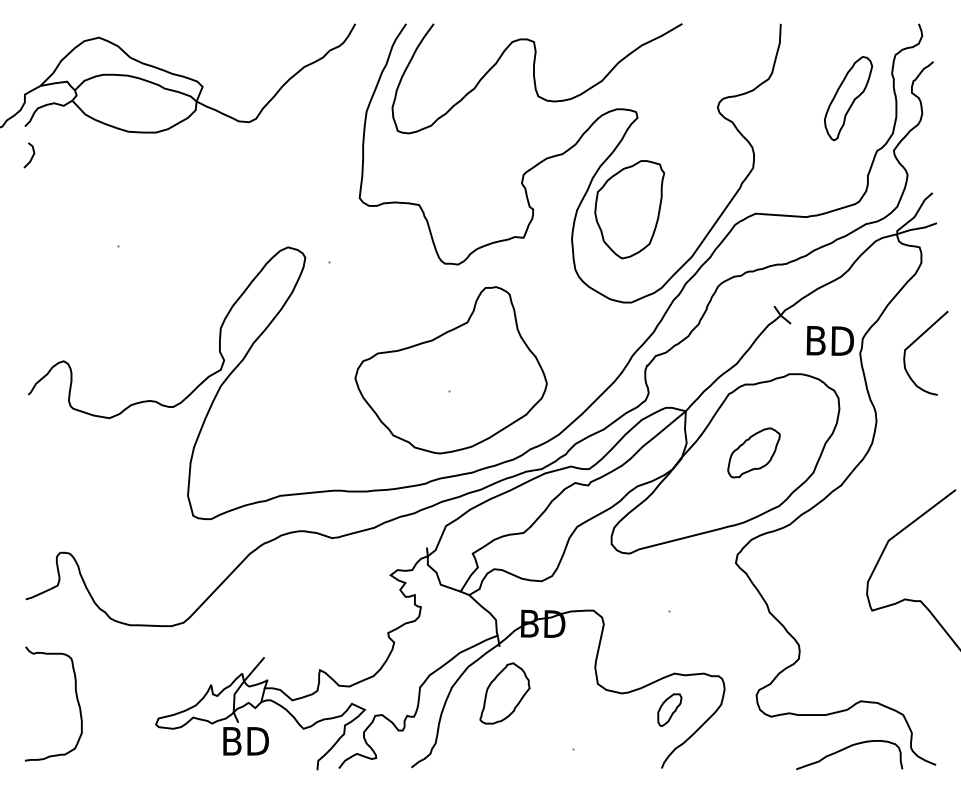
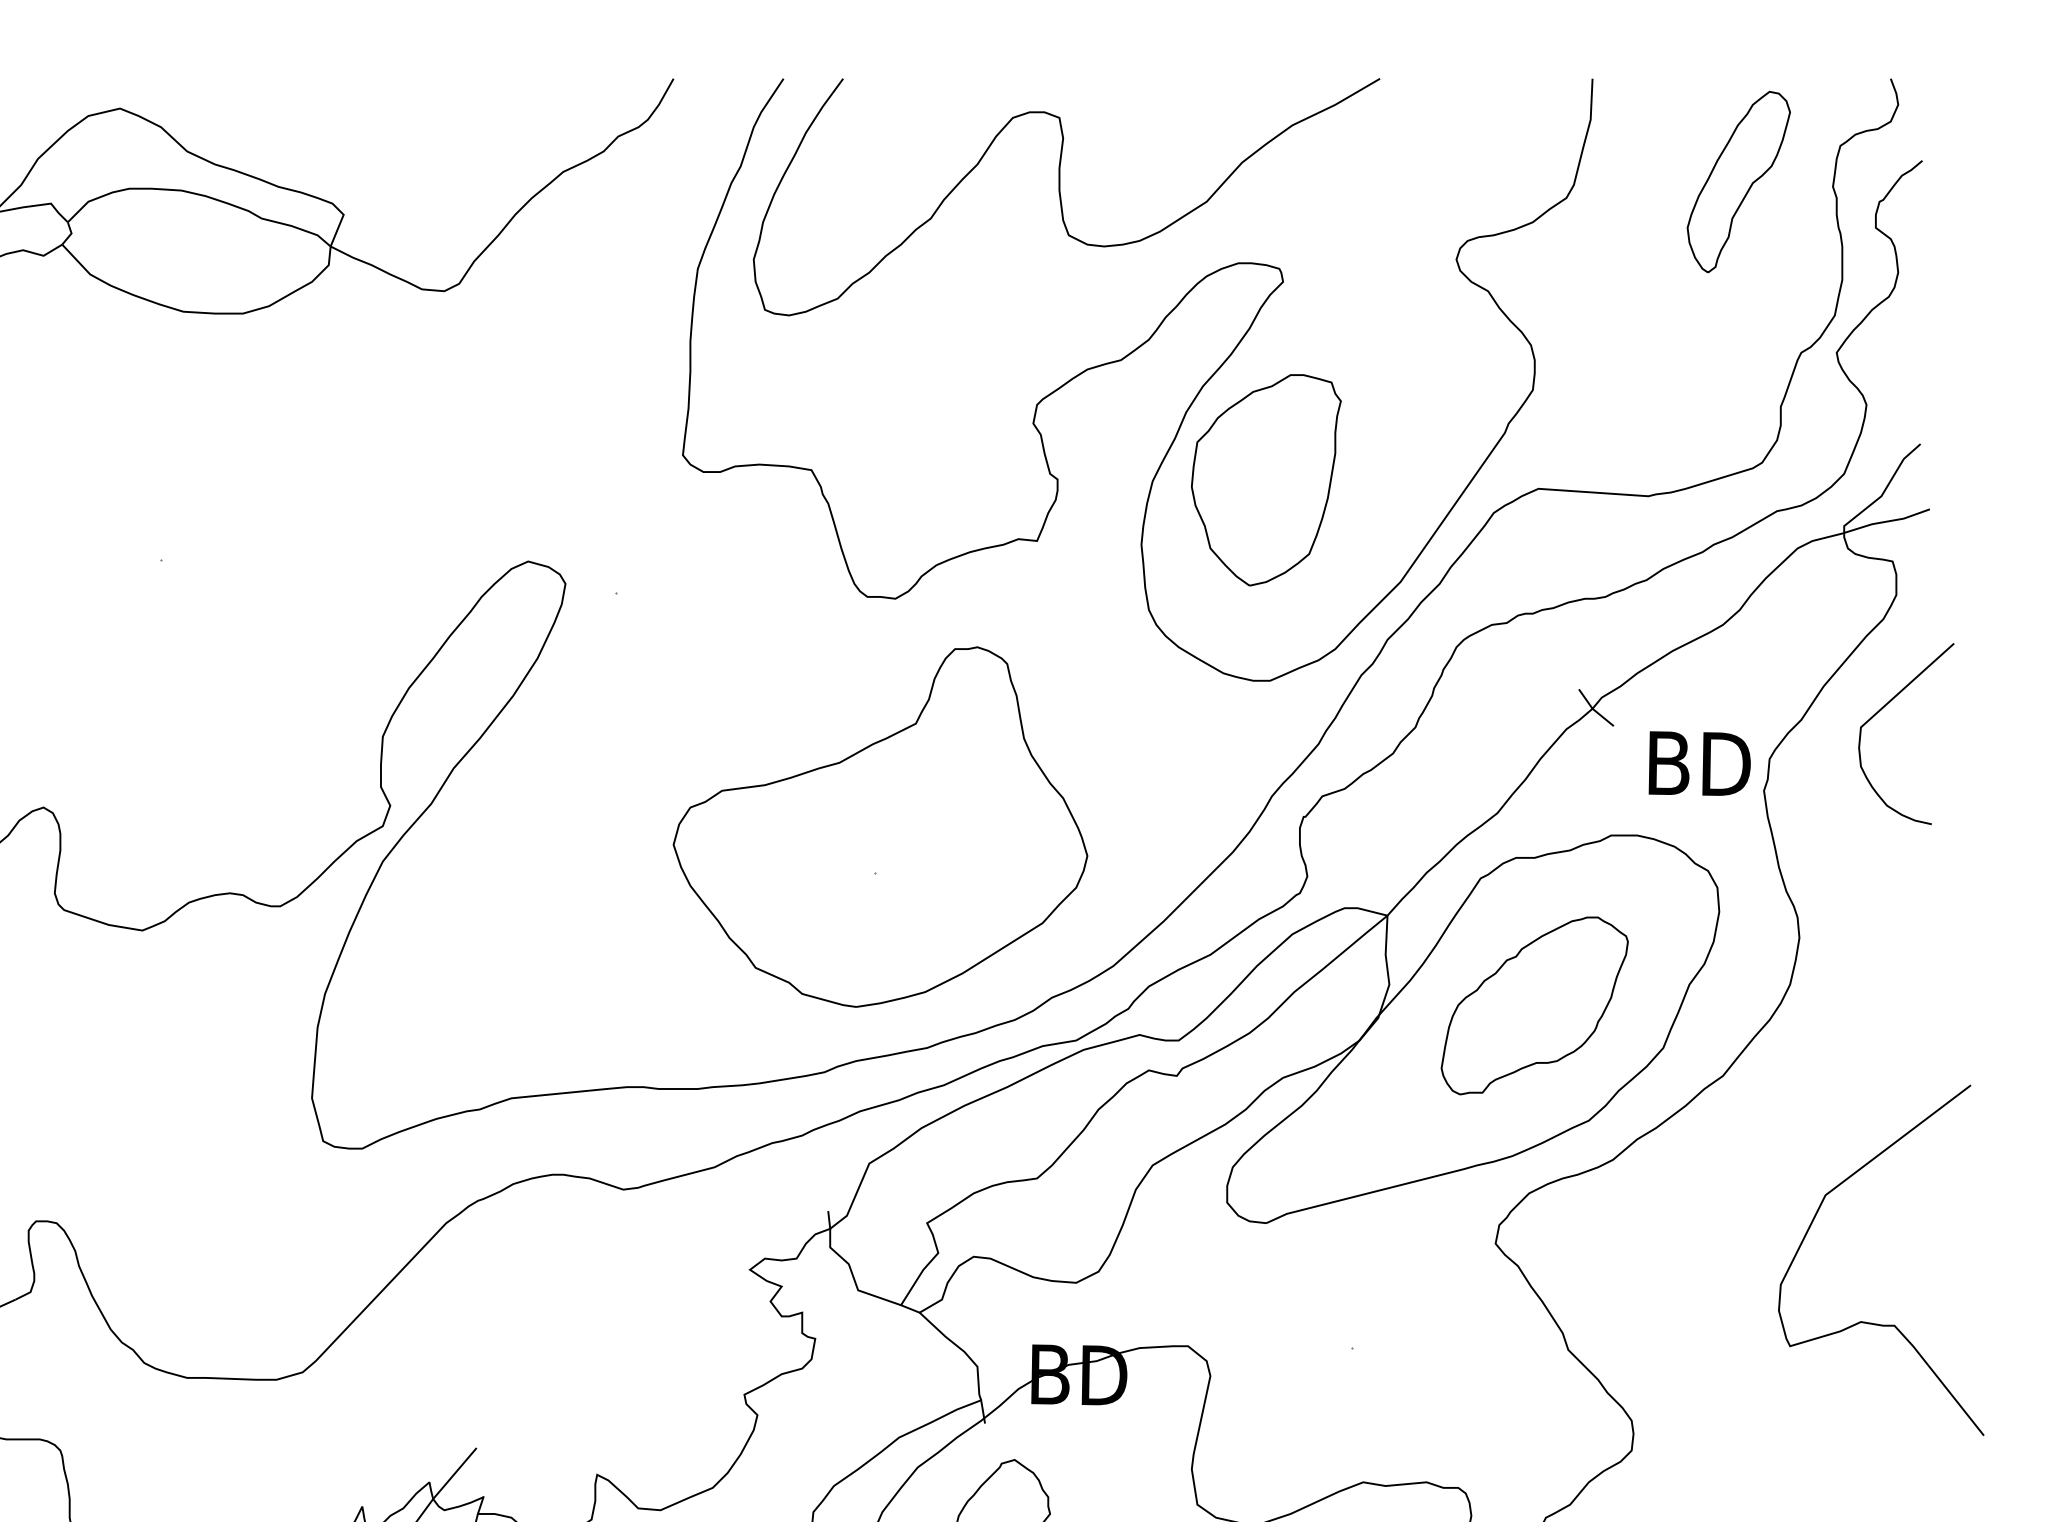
part: (848, 98) -> (1738, 181), moved
curve: (915, 342) -> (1883, 710), moved
part: (753, 452) -> (1533, 1004), size x1.67

